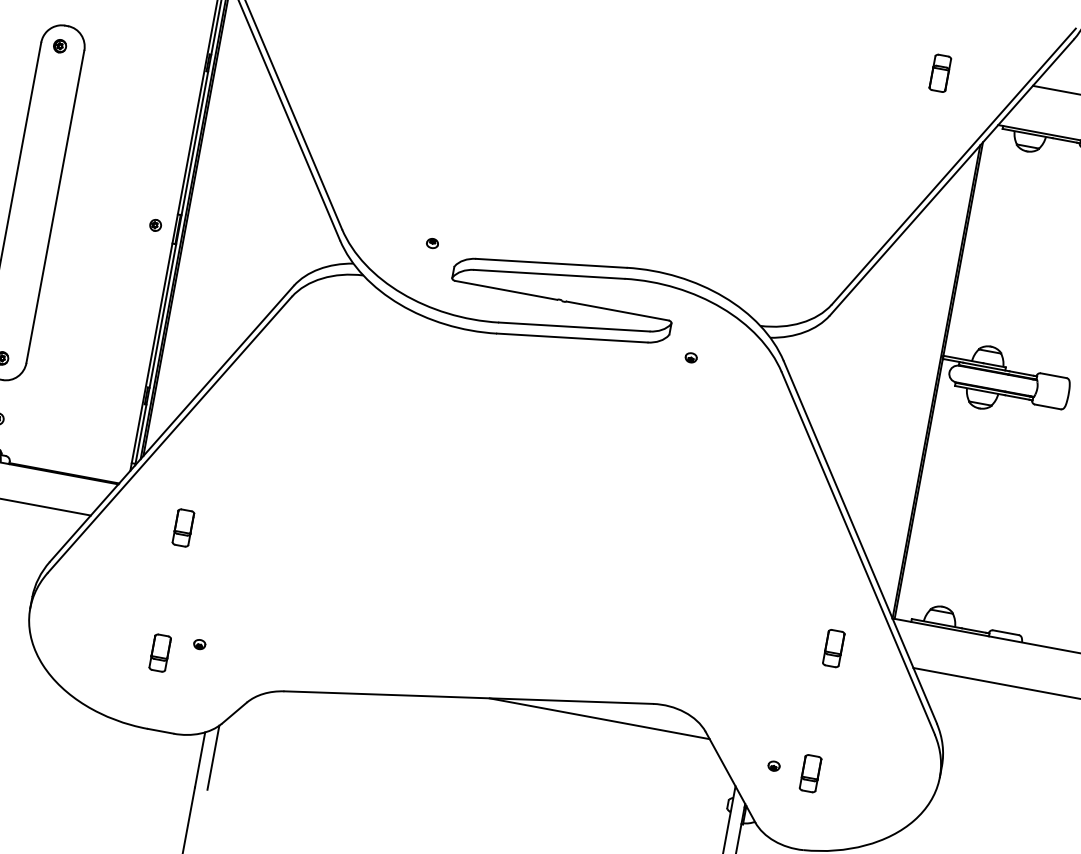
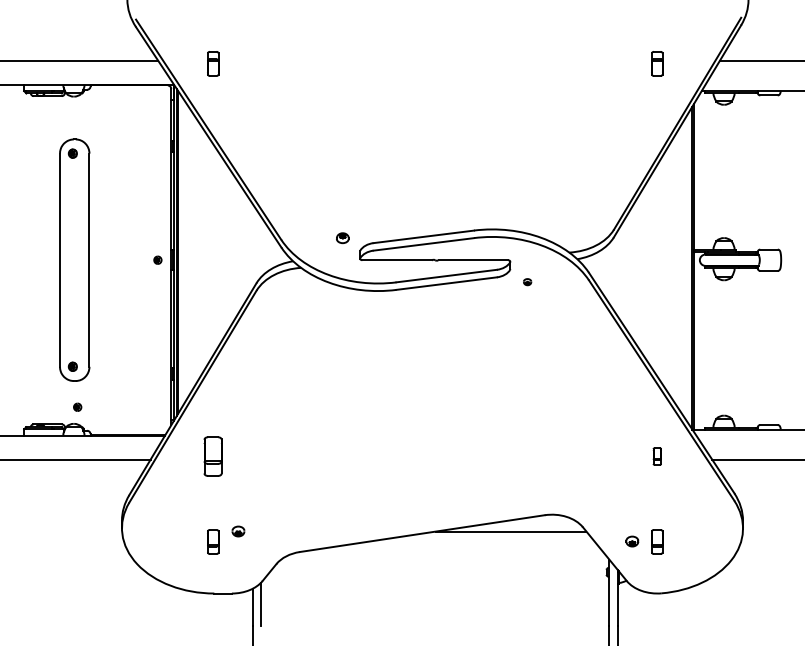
part: (431, 243) -> (342, 238), size x1.6
part: (183, 527) -> (213, 456), size x1.6
part: (198, 644) -> (237, 531), size x1.6
part: (834, 648) -> (657, 456), size x0.7
part: (772, 765) -> (631, 541), size x1.6

